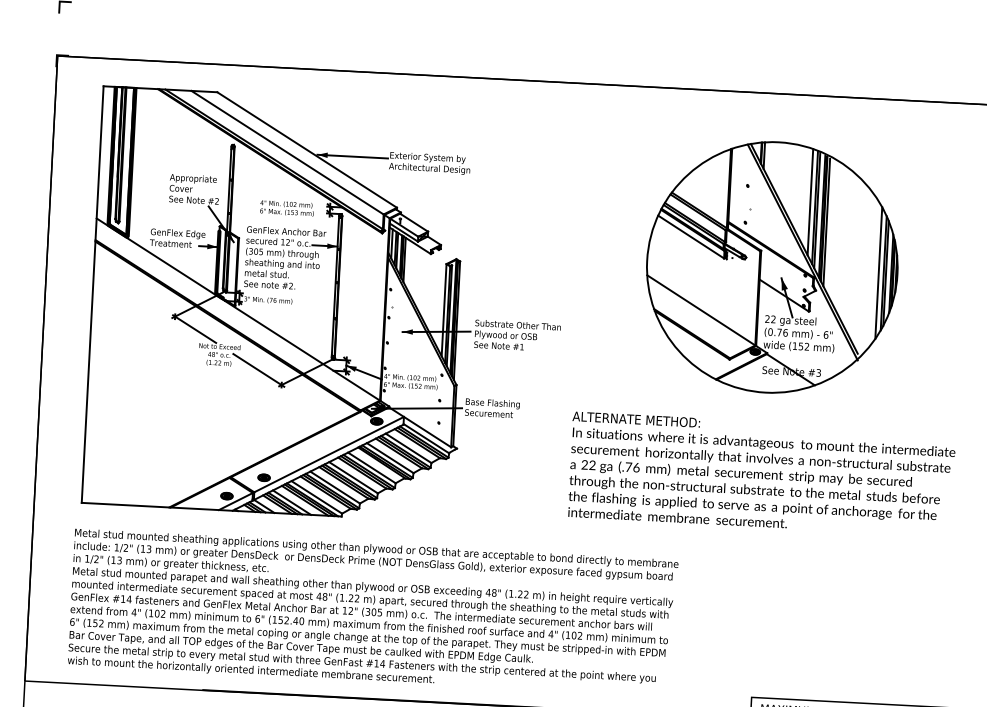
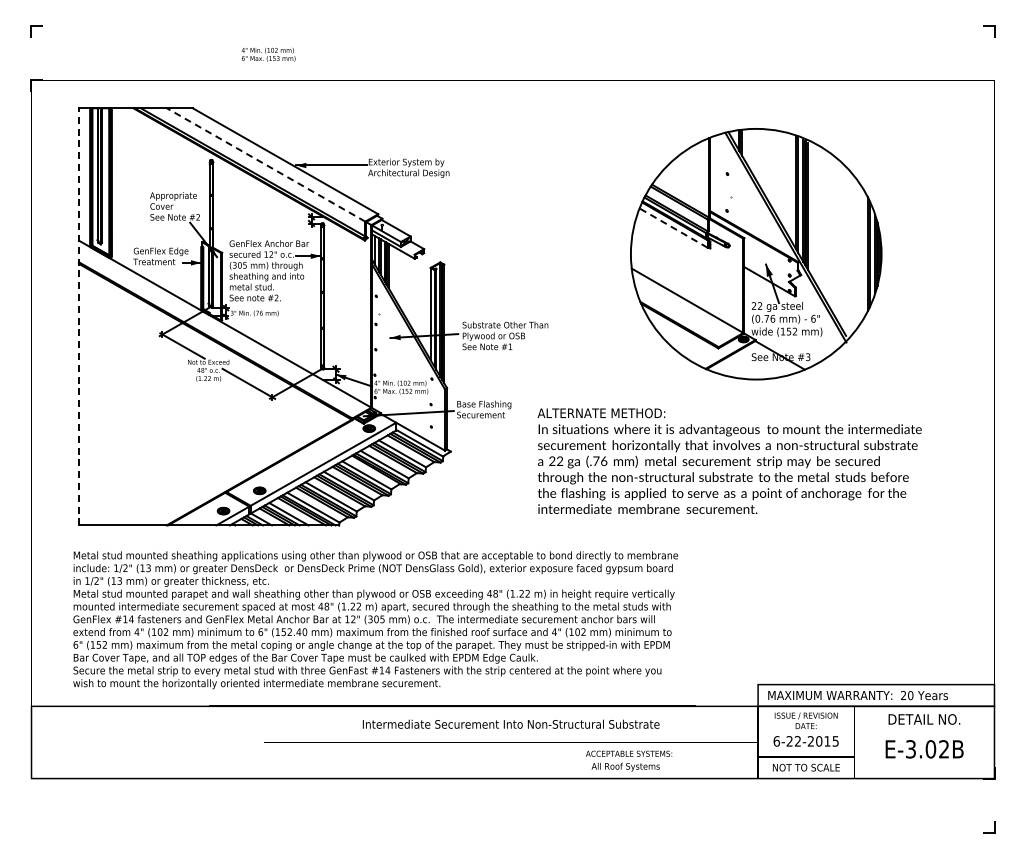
line: (286, 152) -> (265, 164), solid -> dashed
line: (810, 201) -> (790, 186), removed
text: (287, 208) -> (268, 54), moved
line: (691, 236) -> (673, 227), solid -> dashed
line: (878, 273) -> (862, 254), removed
line: (92, 294) -> (78, 316), solid -> dashed
text: (761, 473) -> (729, 460), moved

